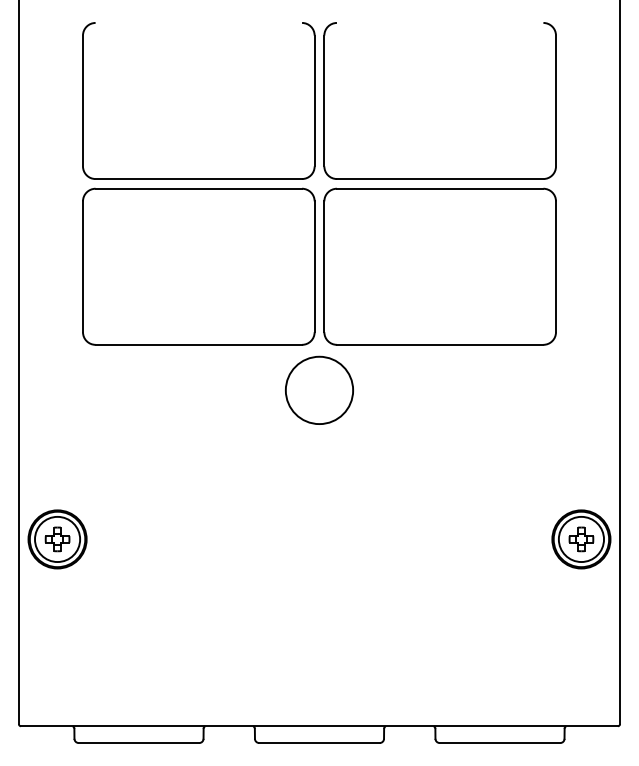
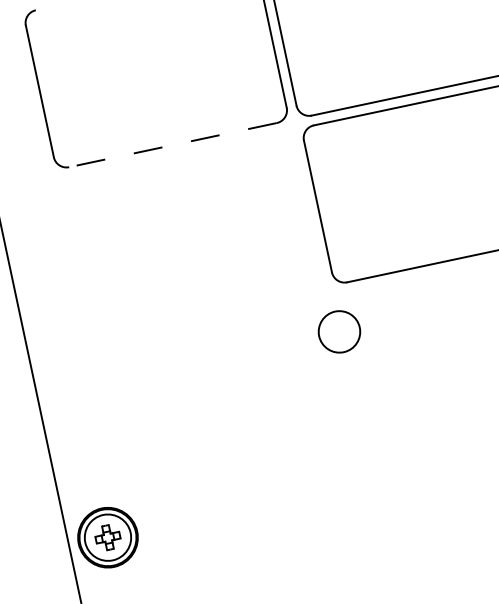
line: (198, 179) -> (172, 145), solid -> dashed
part: (198, 266) -> (191, 233), removed
circle: (319, 390) -> (339, 331), size x0.6

